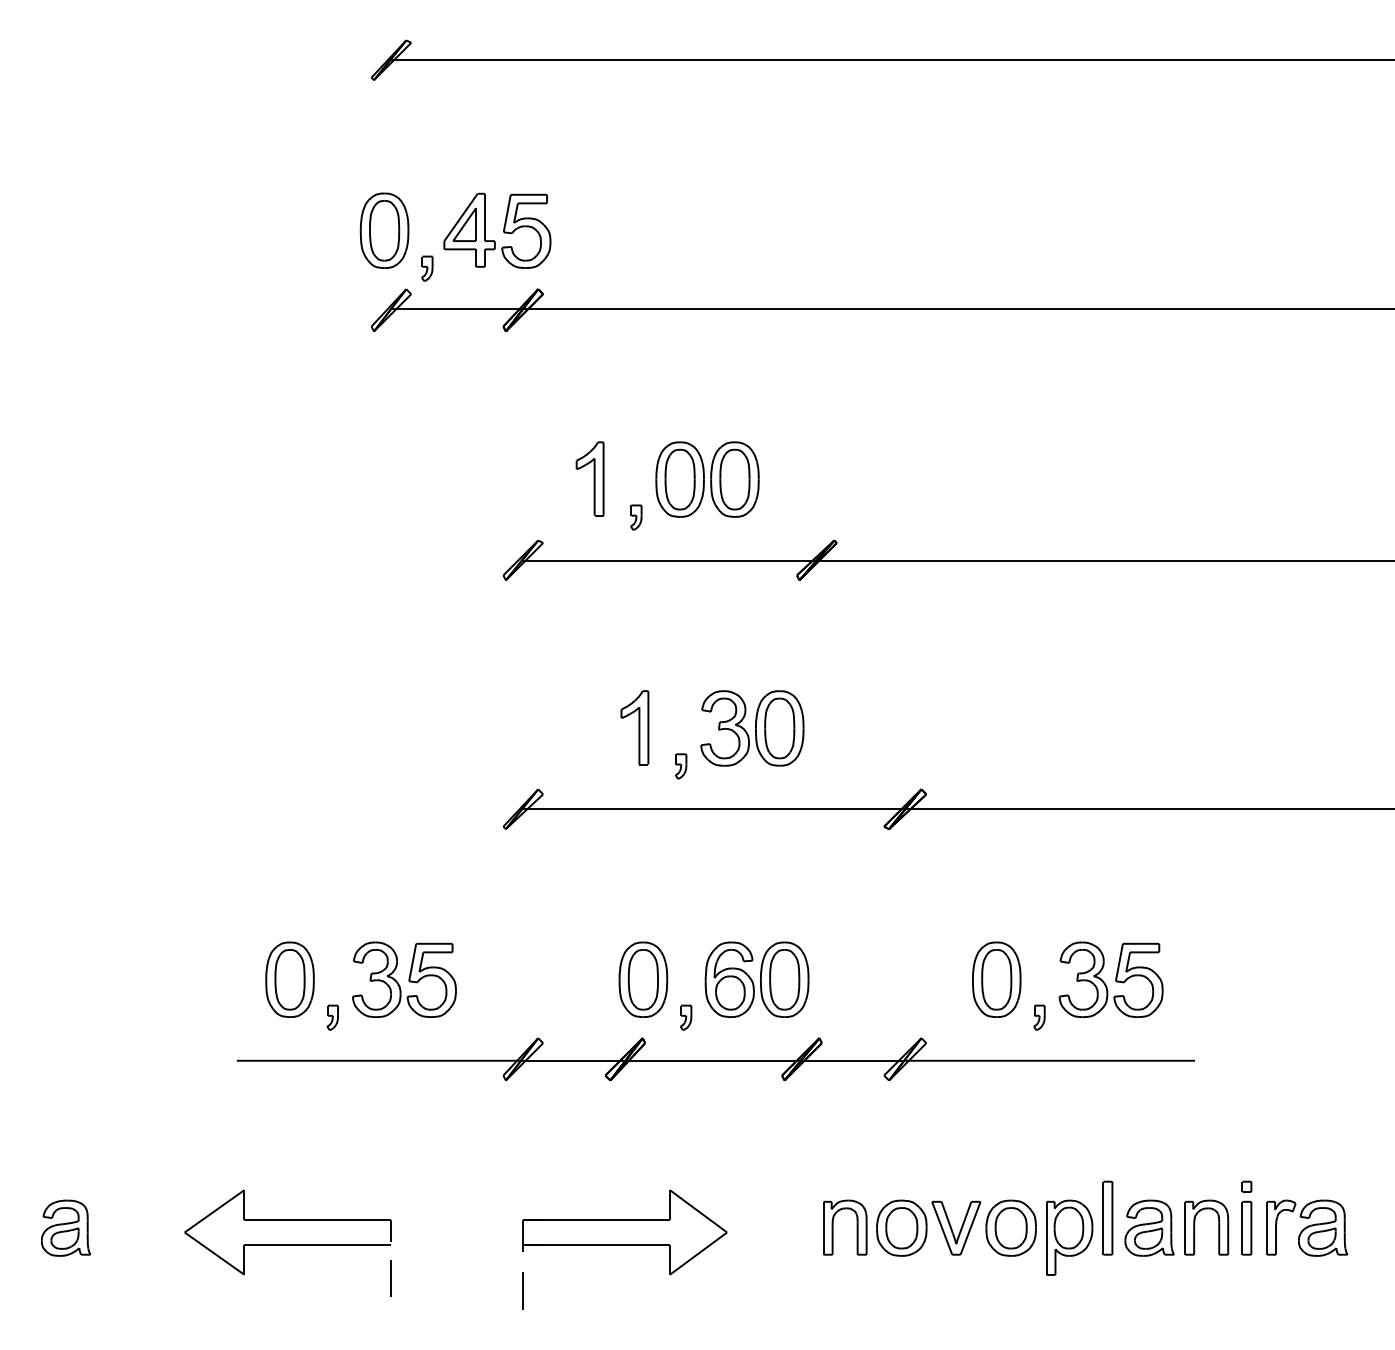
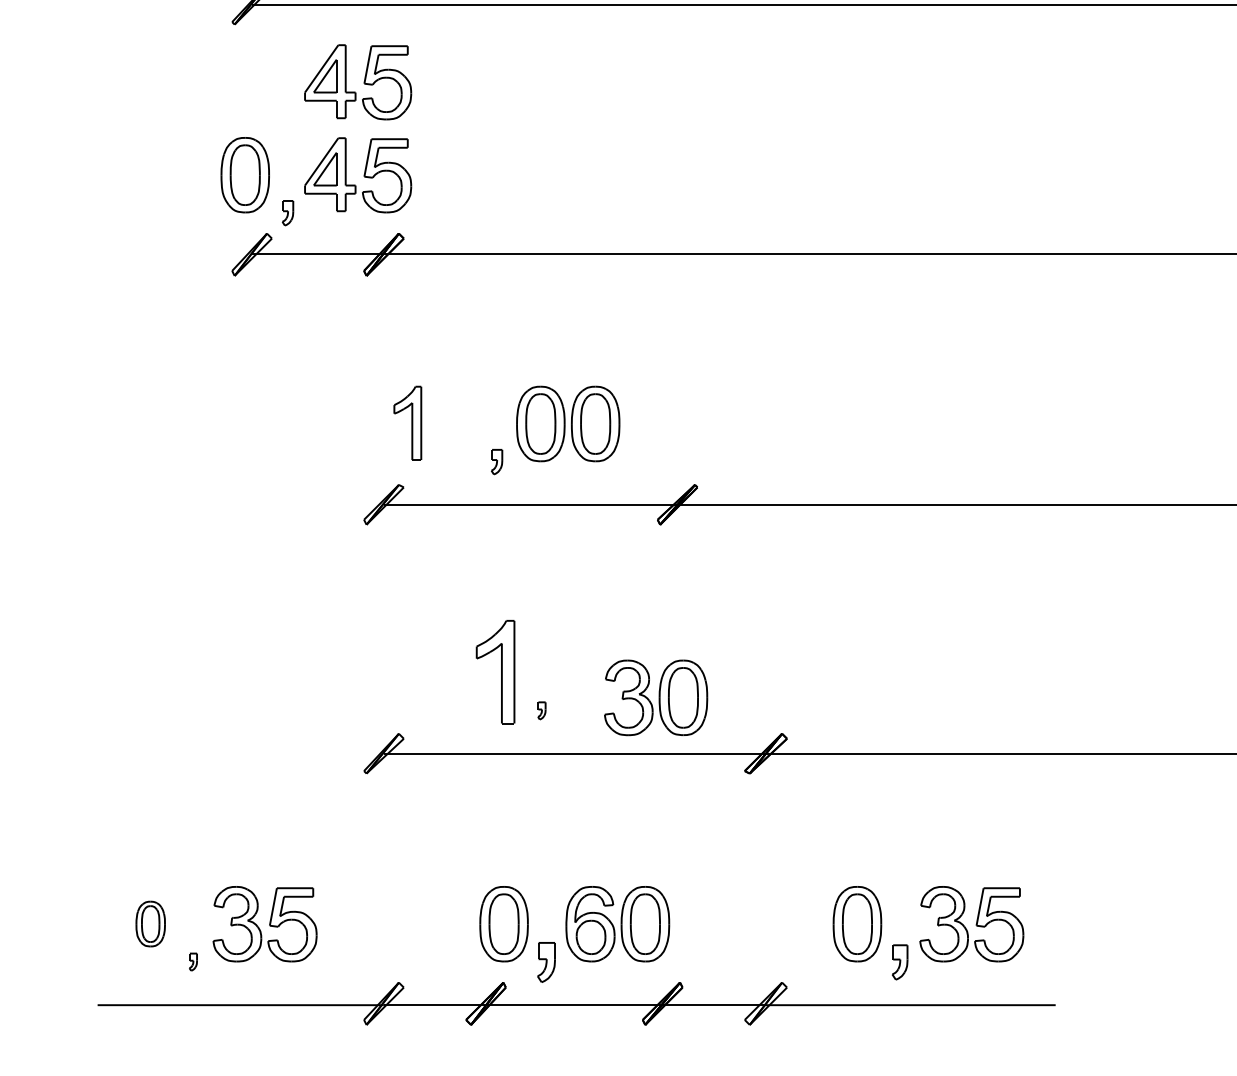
part: (497, 137) -> (358, 81), added
part: (589, 478) -> (407, 422), moved
part: (634, 727) -> (495, 671), size x1.4
part: (752, 728) -> (656, 697), moved
part: (681, 766) -> (542, 710), size x0.7
part: (289, 979) -> (150, 923), size x0.6
part: (332, 1017) -> (193, 961), size x0.7
part: (686, 1017) -> (547, 961), size x1.6
part: (1039, 1017) -> (900, 961), size x1.4

